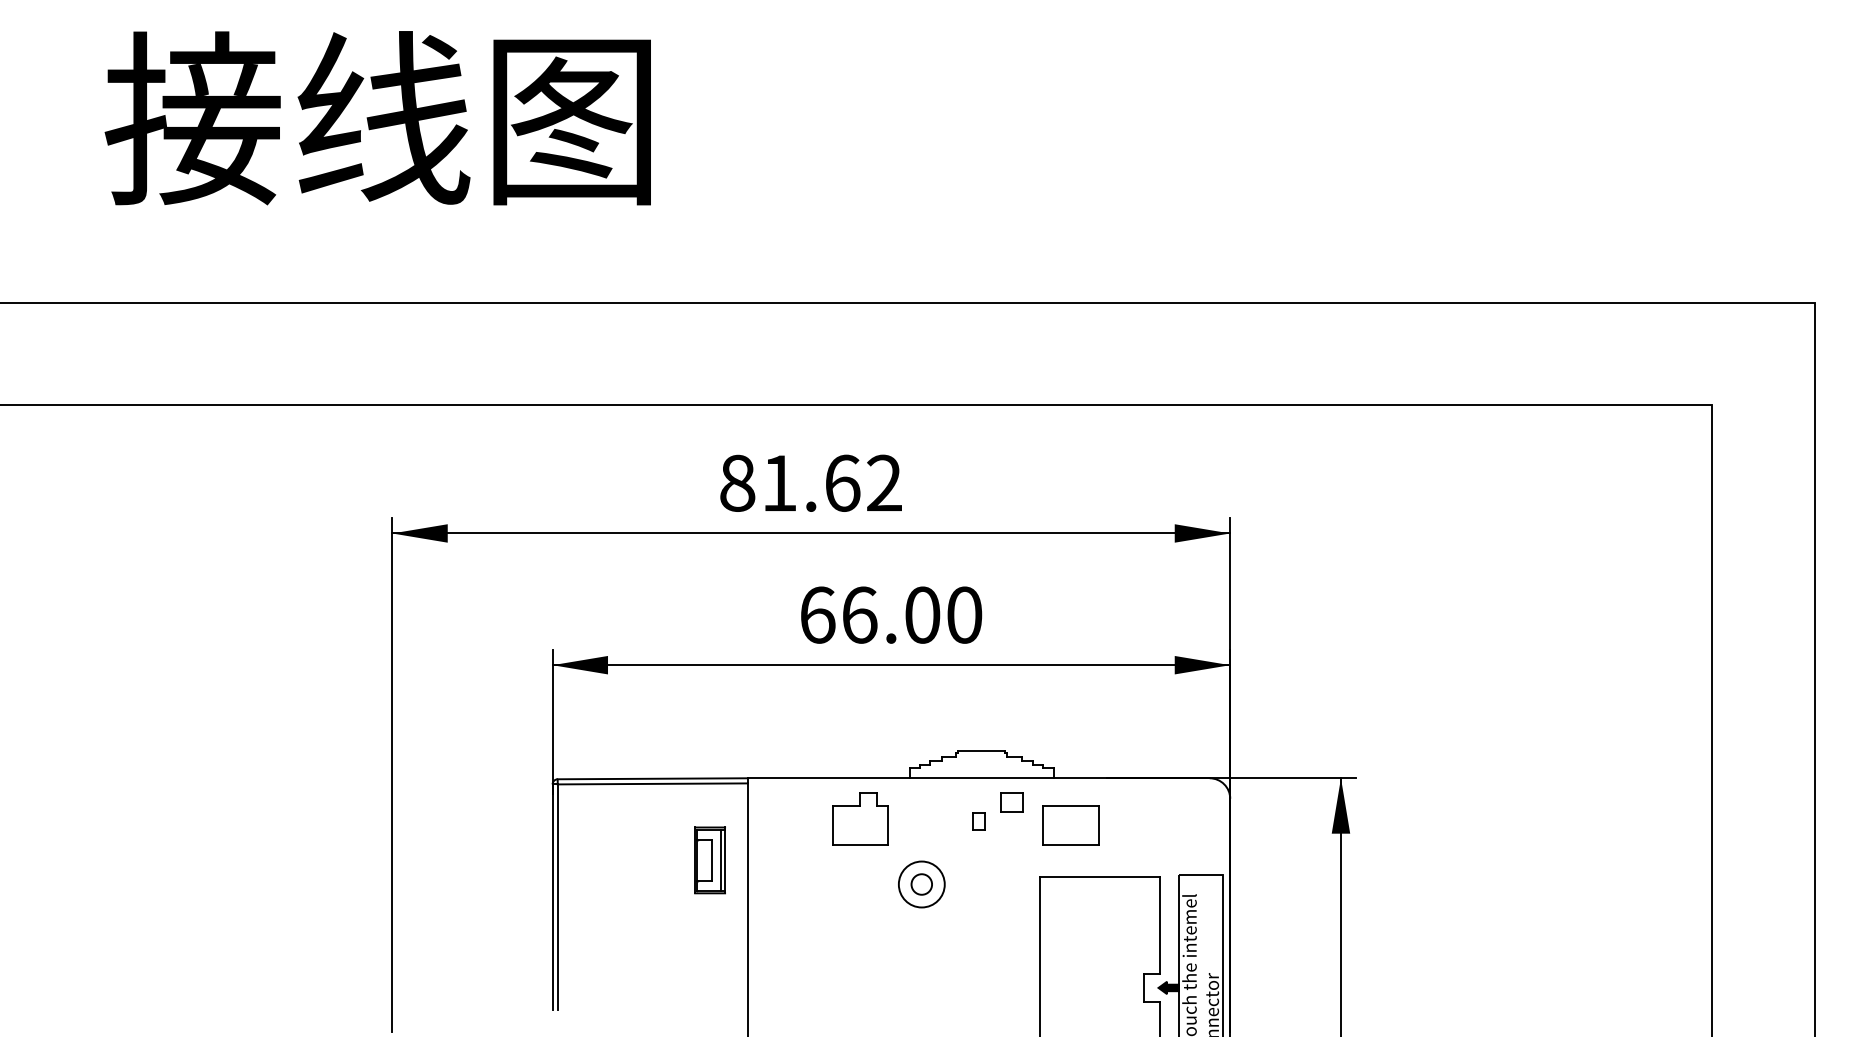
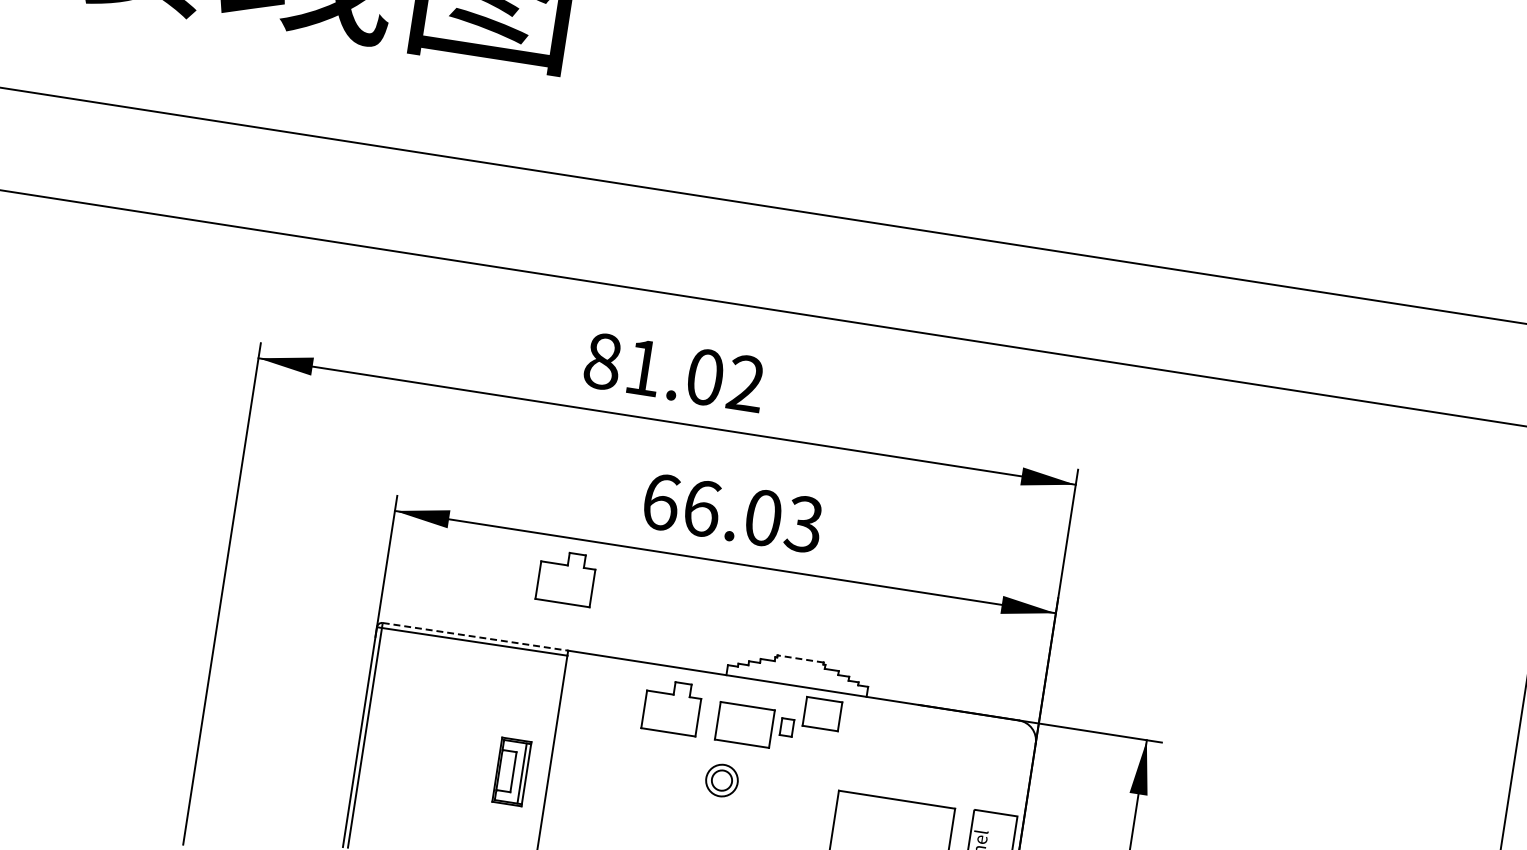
text: (842, 482) -> (705, 376), 81.62 -> 81.02
text: (964, 614) -> (804, 523), 66.00 -> 66.03
part: (734, 705) -> (566, 577), added
line: (981, 750) -> (800, 658), solid -> dashed
line: (652, 778) -> (475, 636), solid -> dashed
part: (1011, 802) -> (821, 714), size x1.6
part: (1070, 825) -> (744, 725), moved
part: (709, 860) -> (511, 771), moved
circle: (921, 884) -> (721, 780), size x0.7

